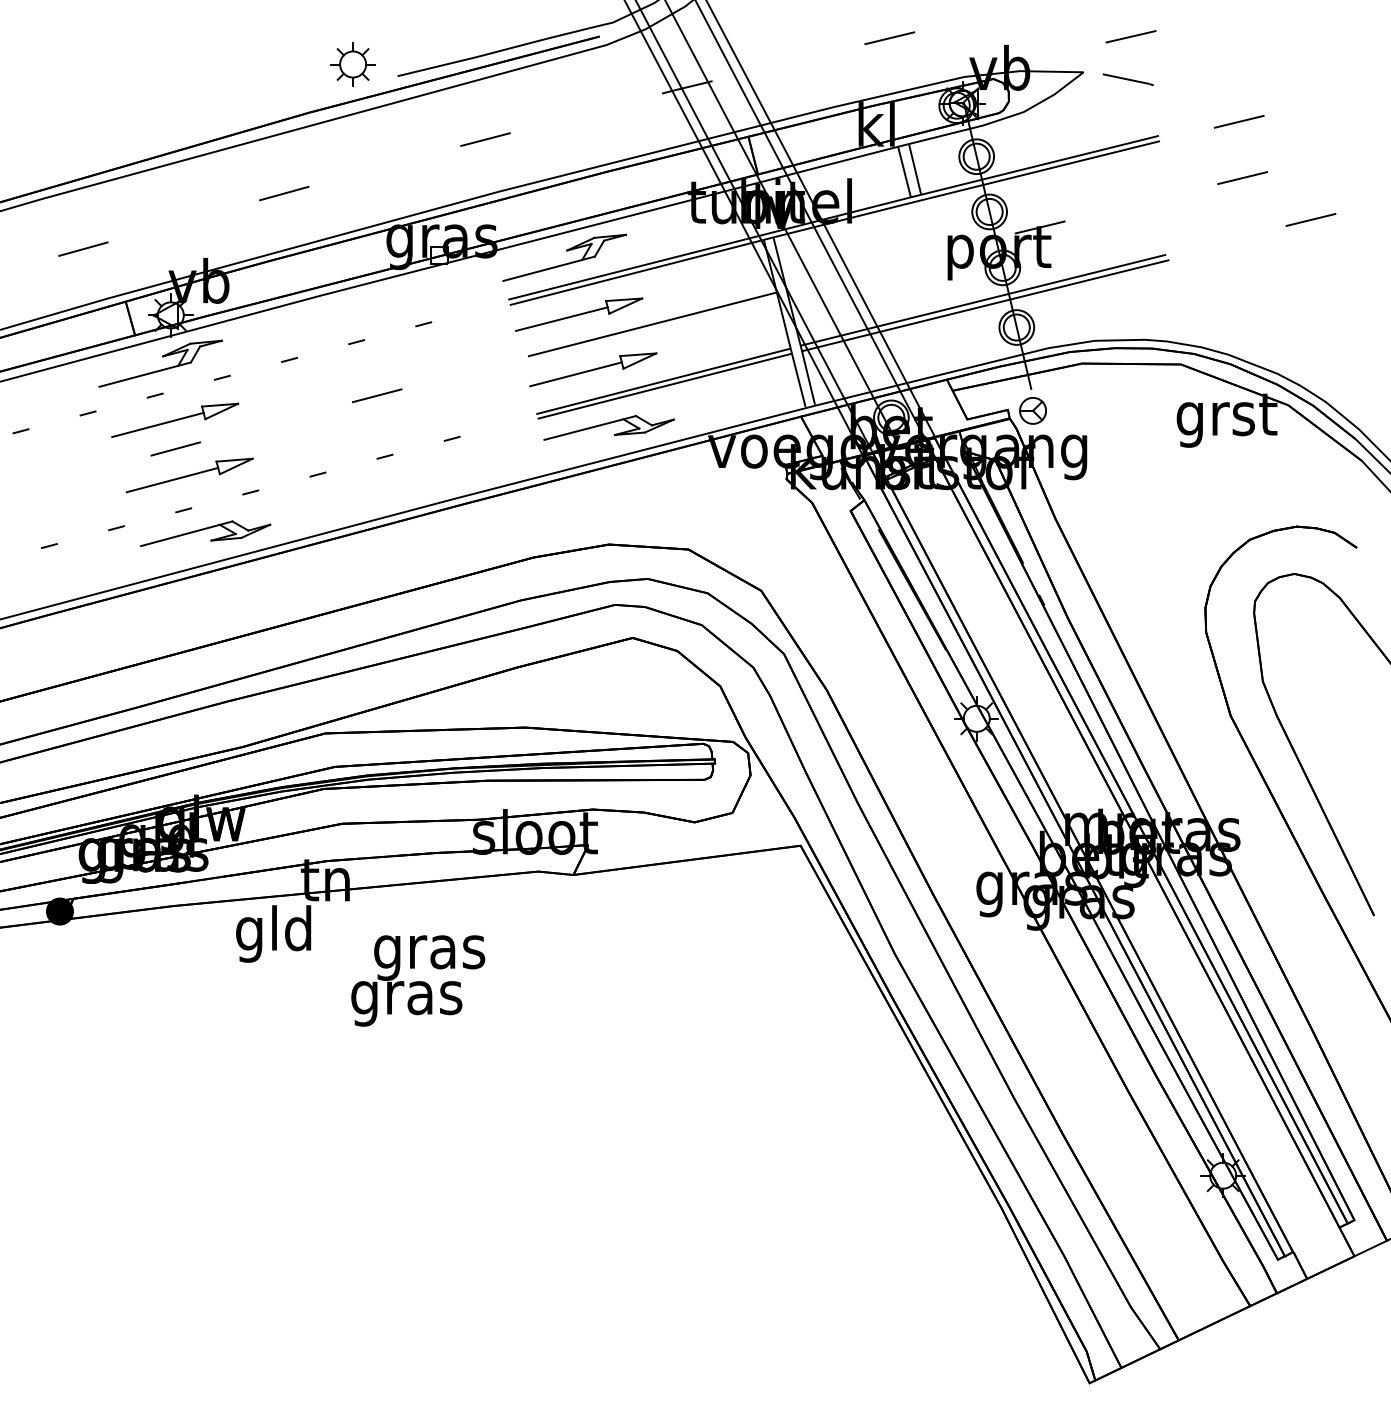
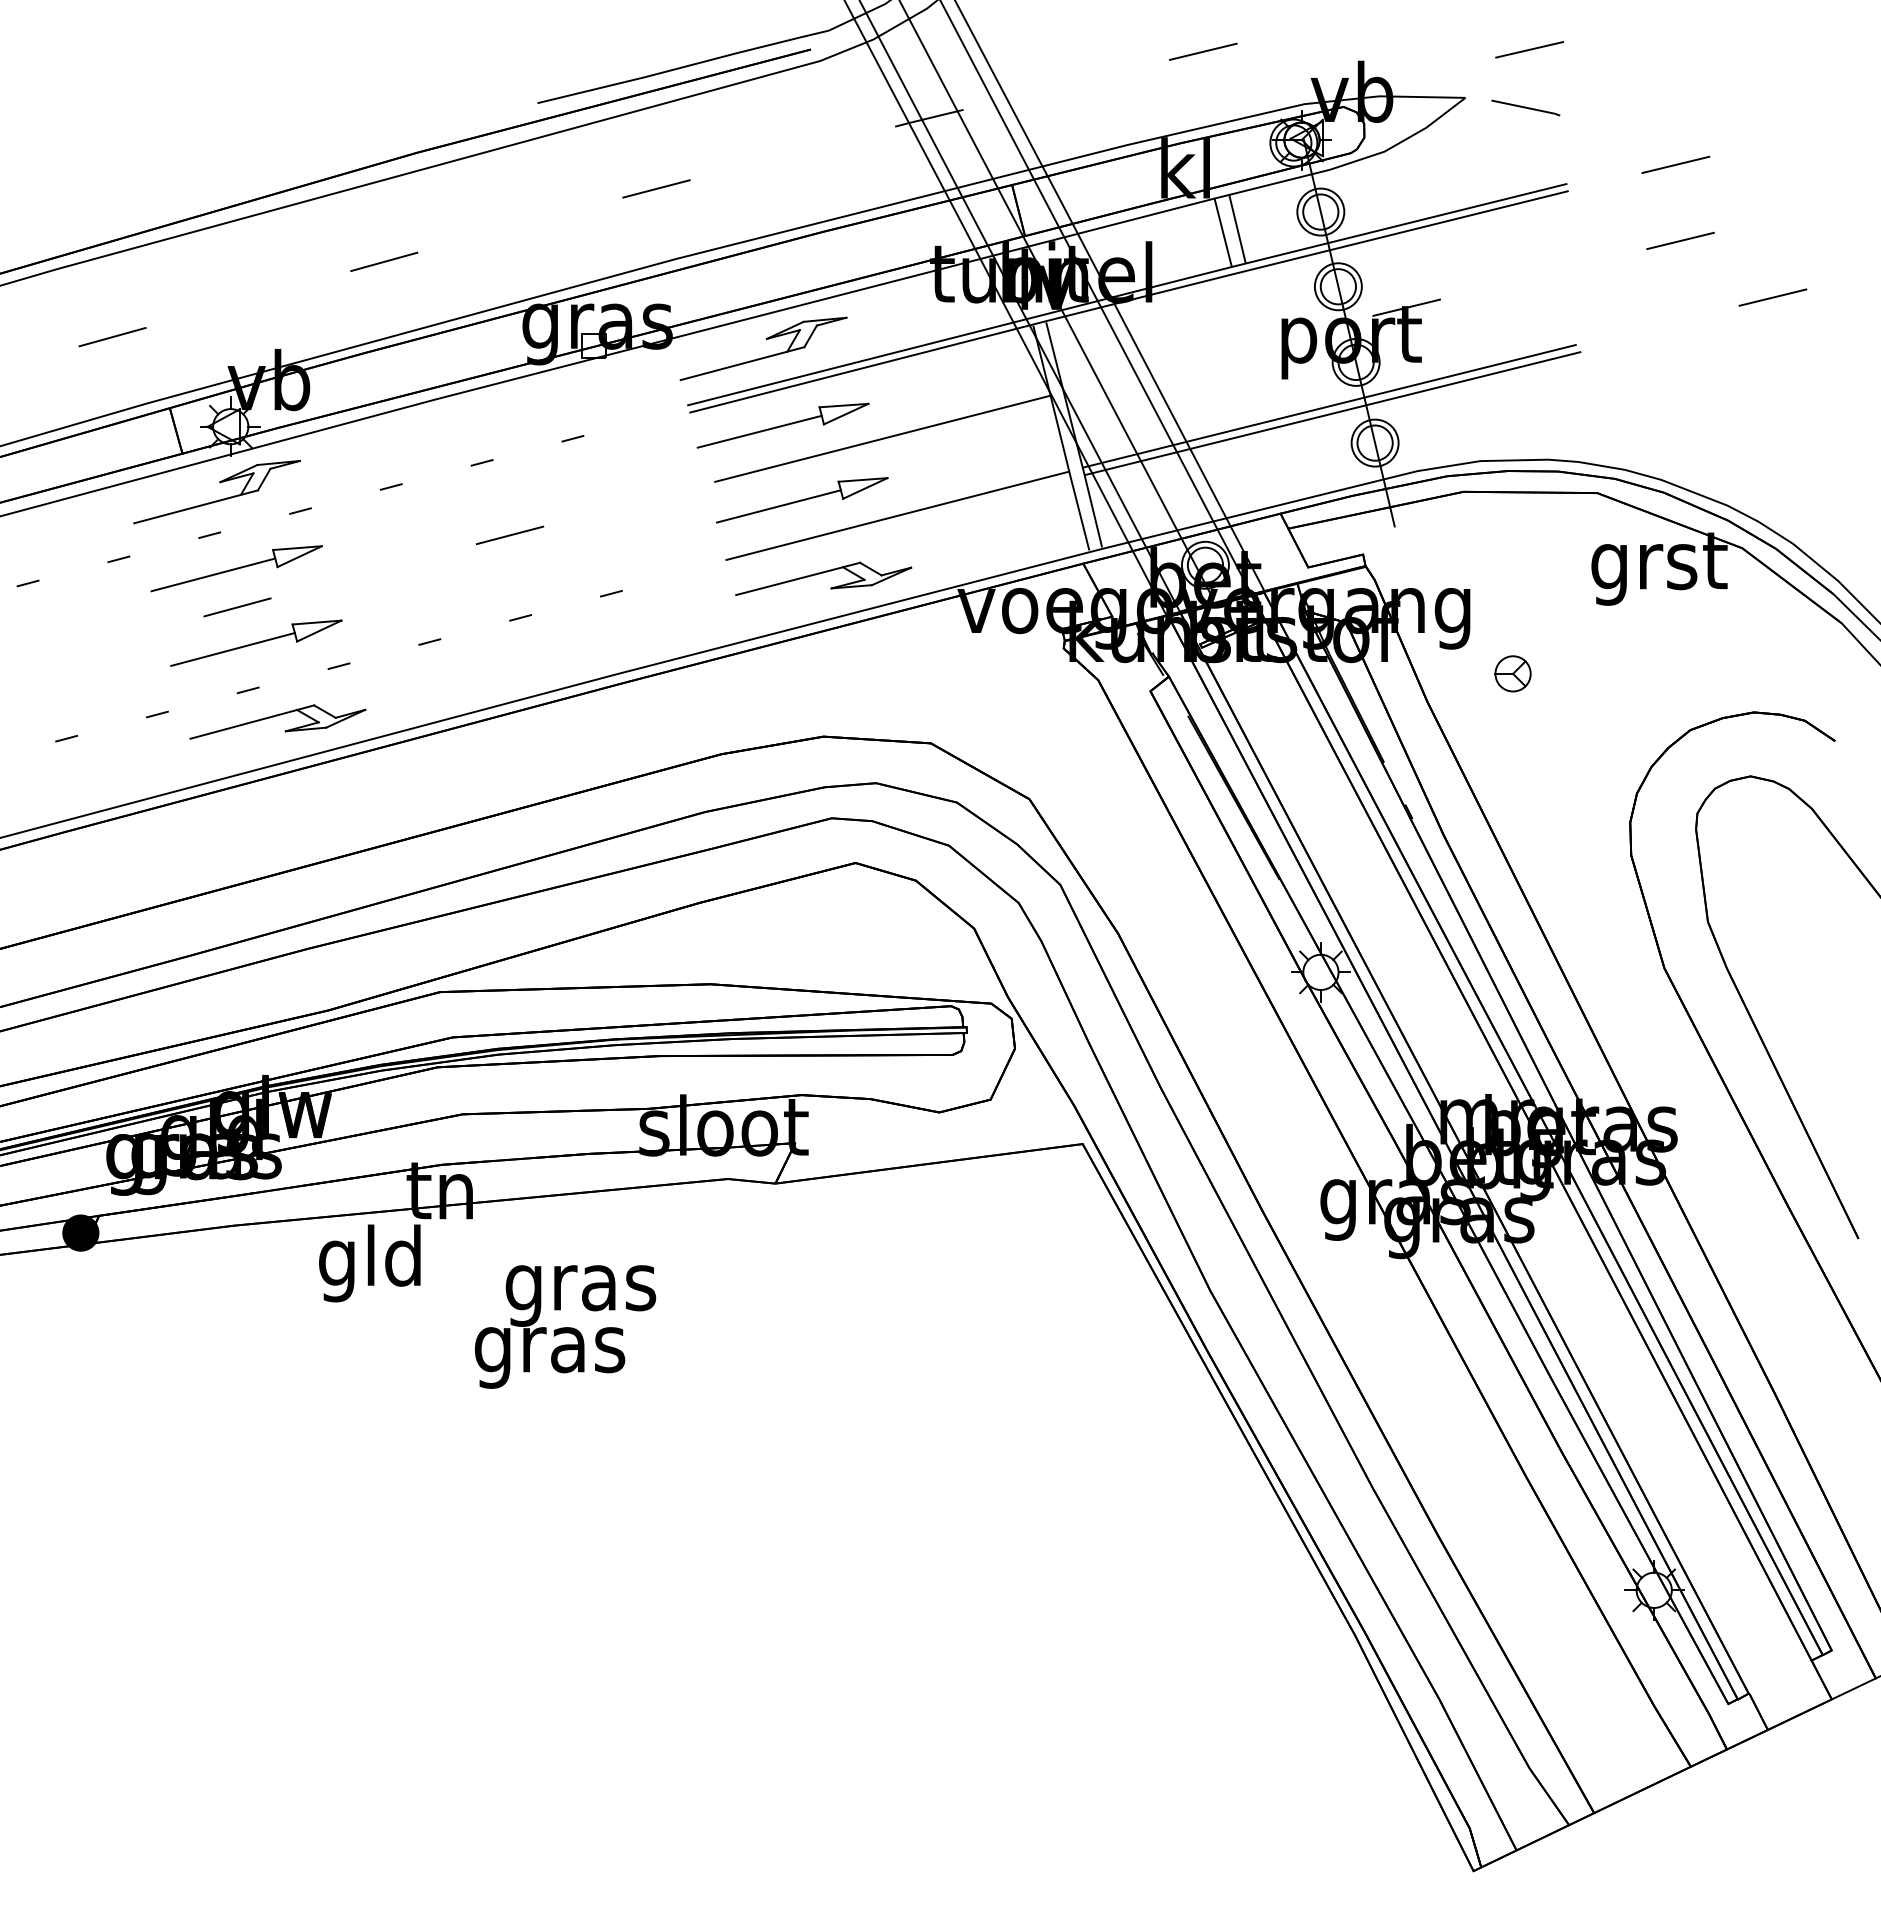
part: (353, 64) -> (477, 87), removed
line: (665, 386) -> (899, 522), removed
part: (1032, 410) -> (1512, 673), moved

